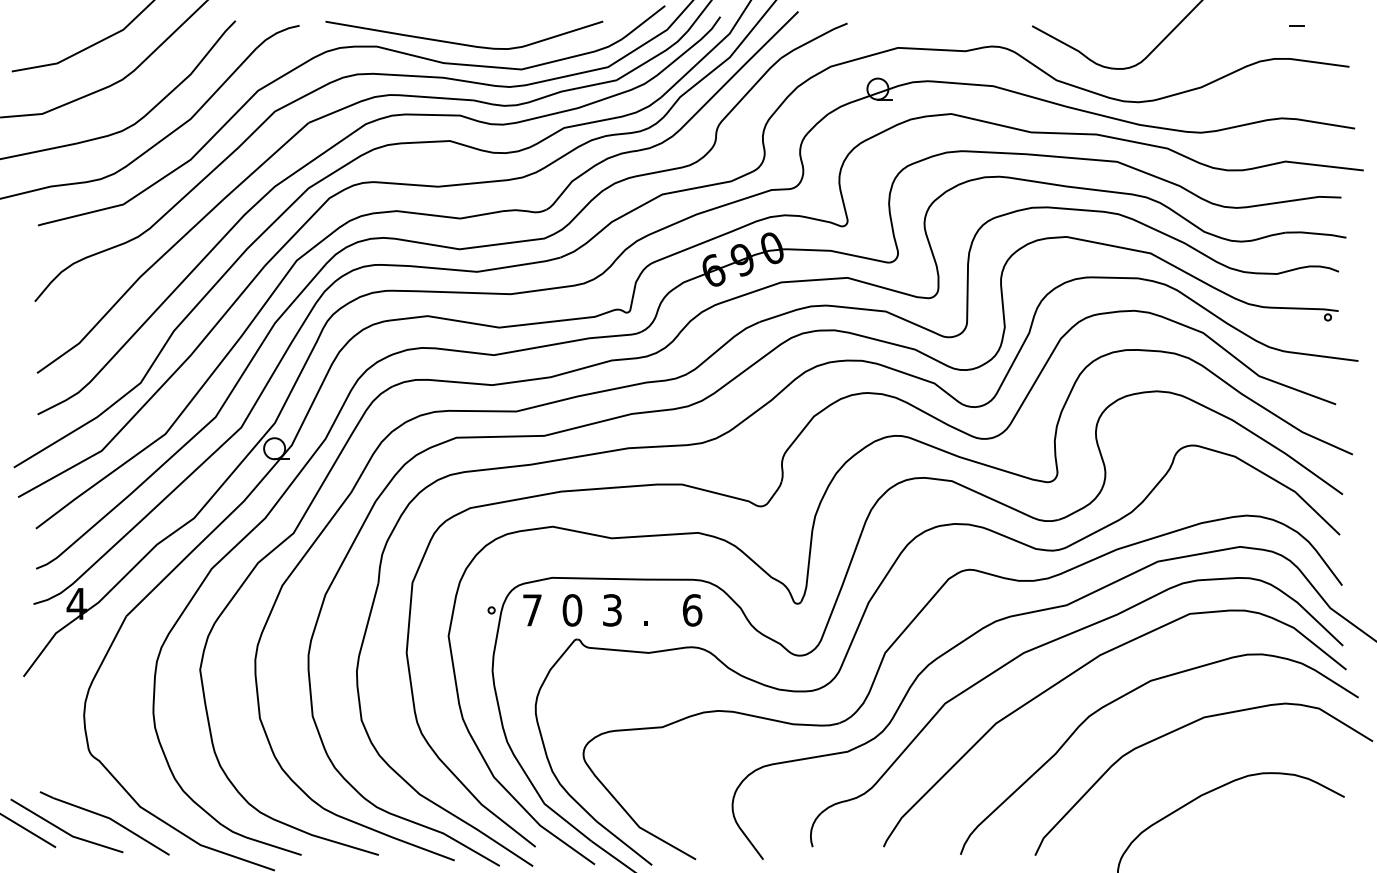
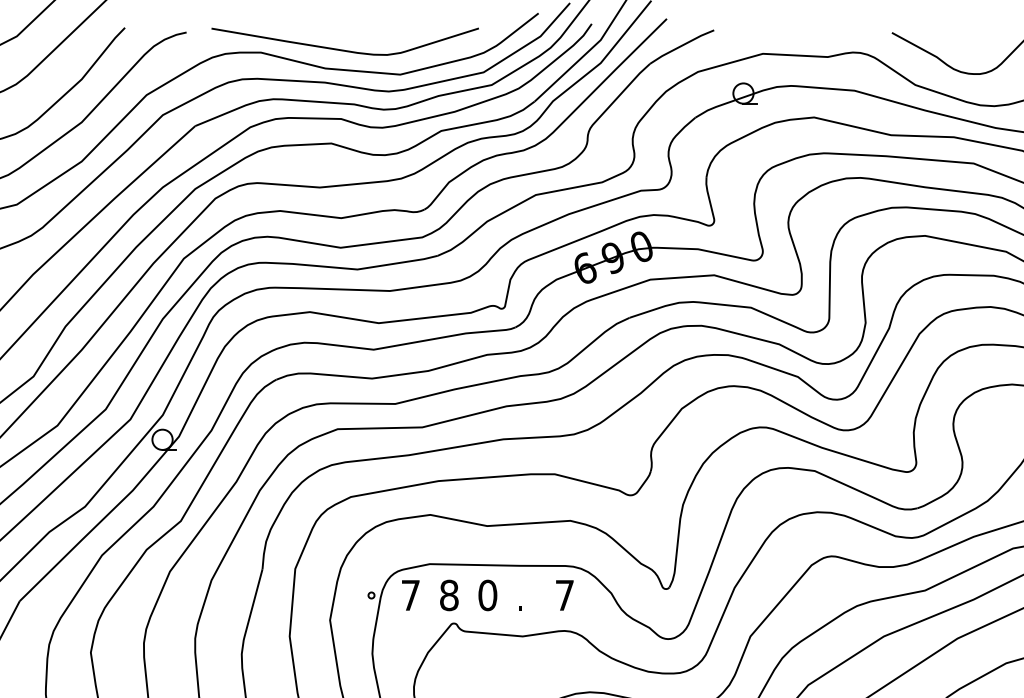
text: (572, 610) -> (449, 595), 0 -> 8
text: (612, 610) -> (487, 595), 3 -> 0
text: (692, 610) -> (564, 595), 6 -> 7

